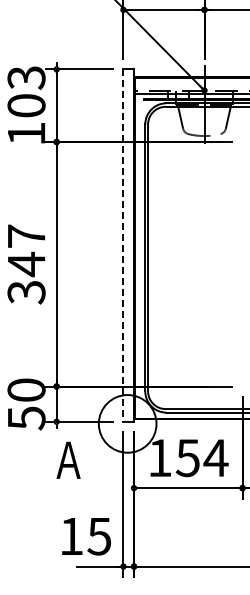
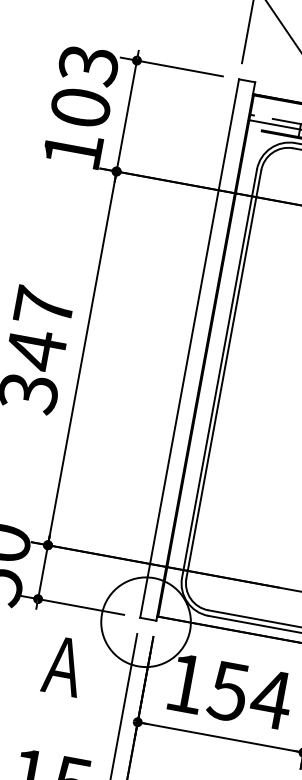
line: (123, 246) -> (189, 349), dashed -> solid
text: (68, 459) -> (63, 664), moved

